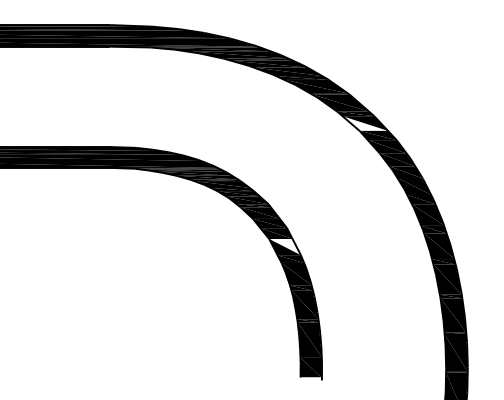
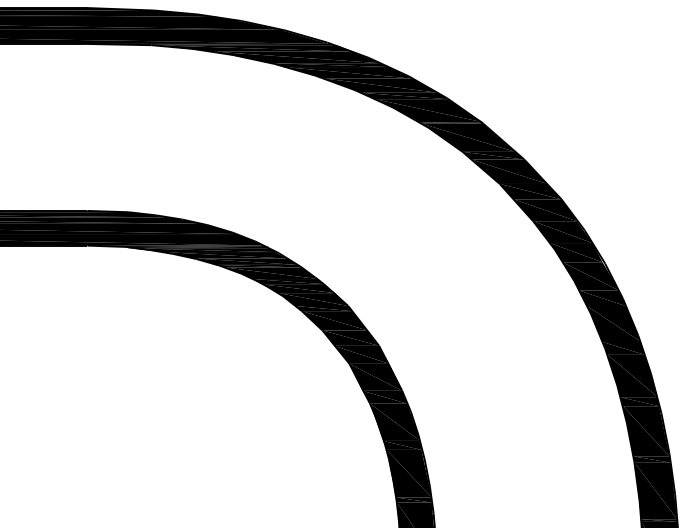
fill: (365, 123) -> (509, 171), added
fill: (284, 247) -> (374, 377), added

